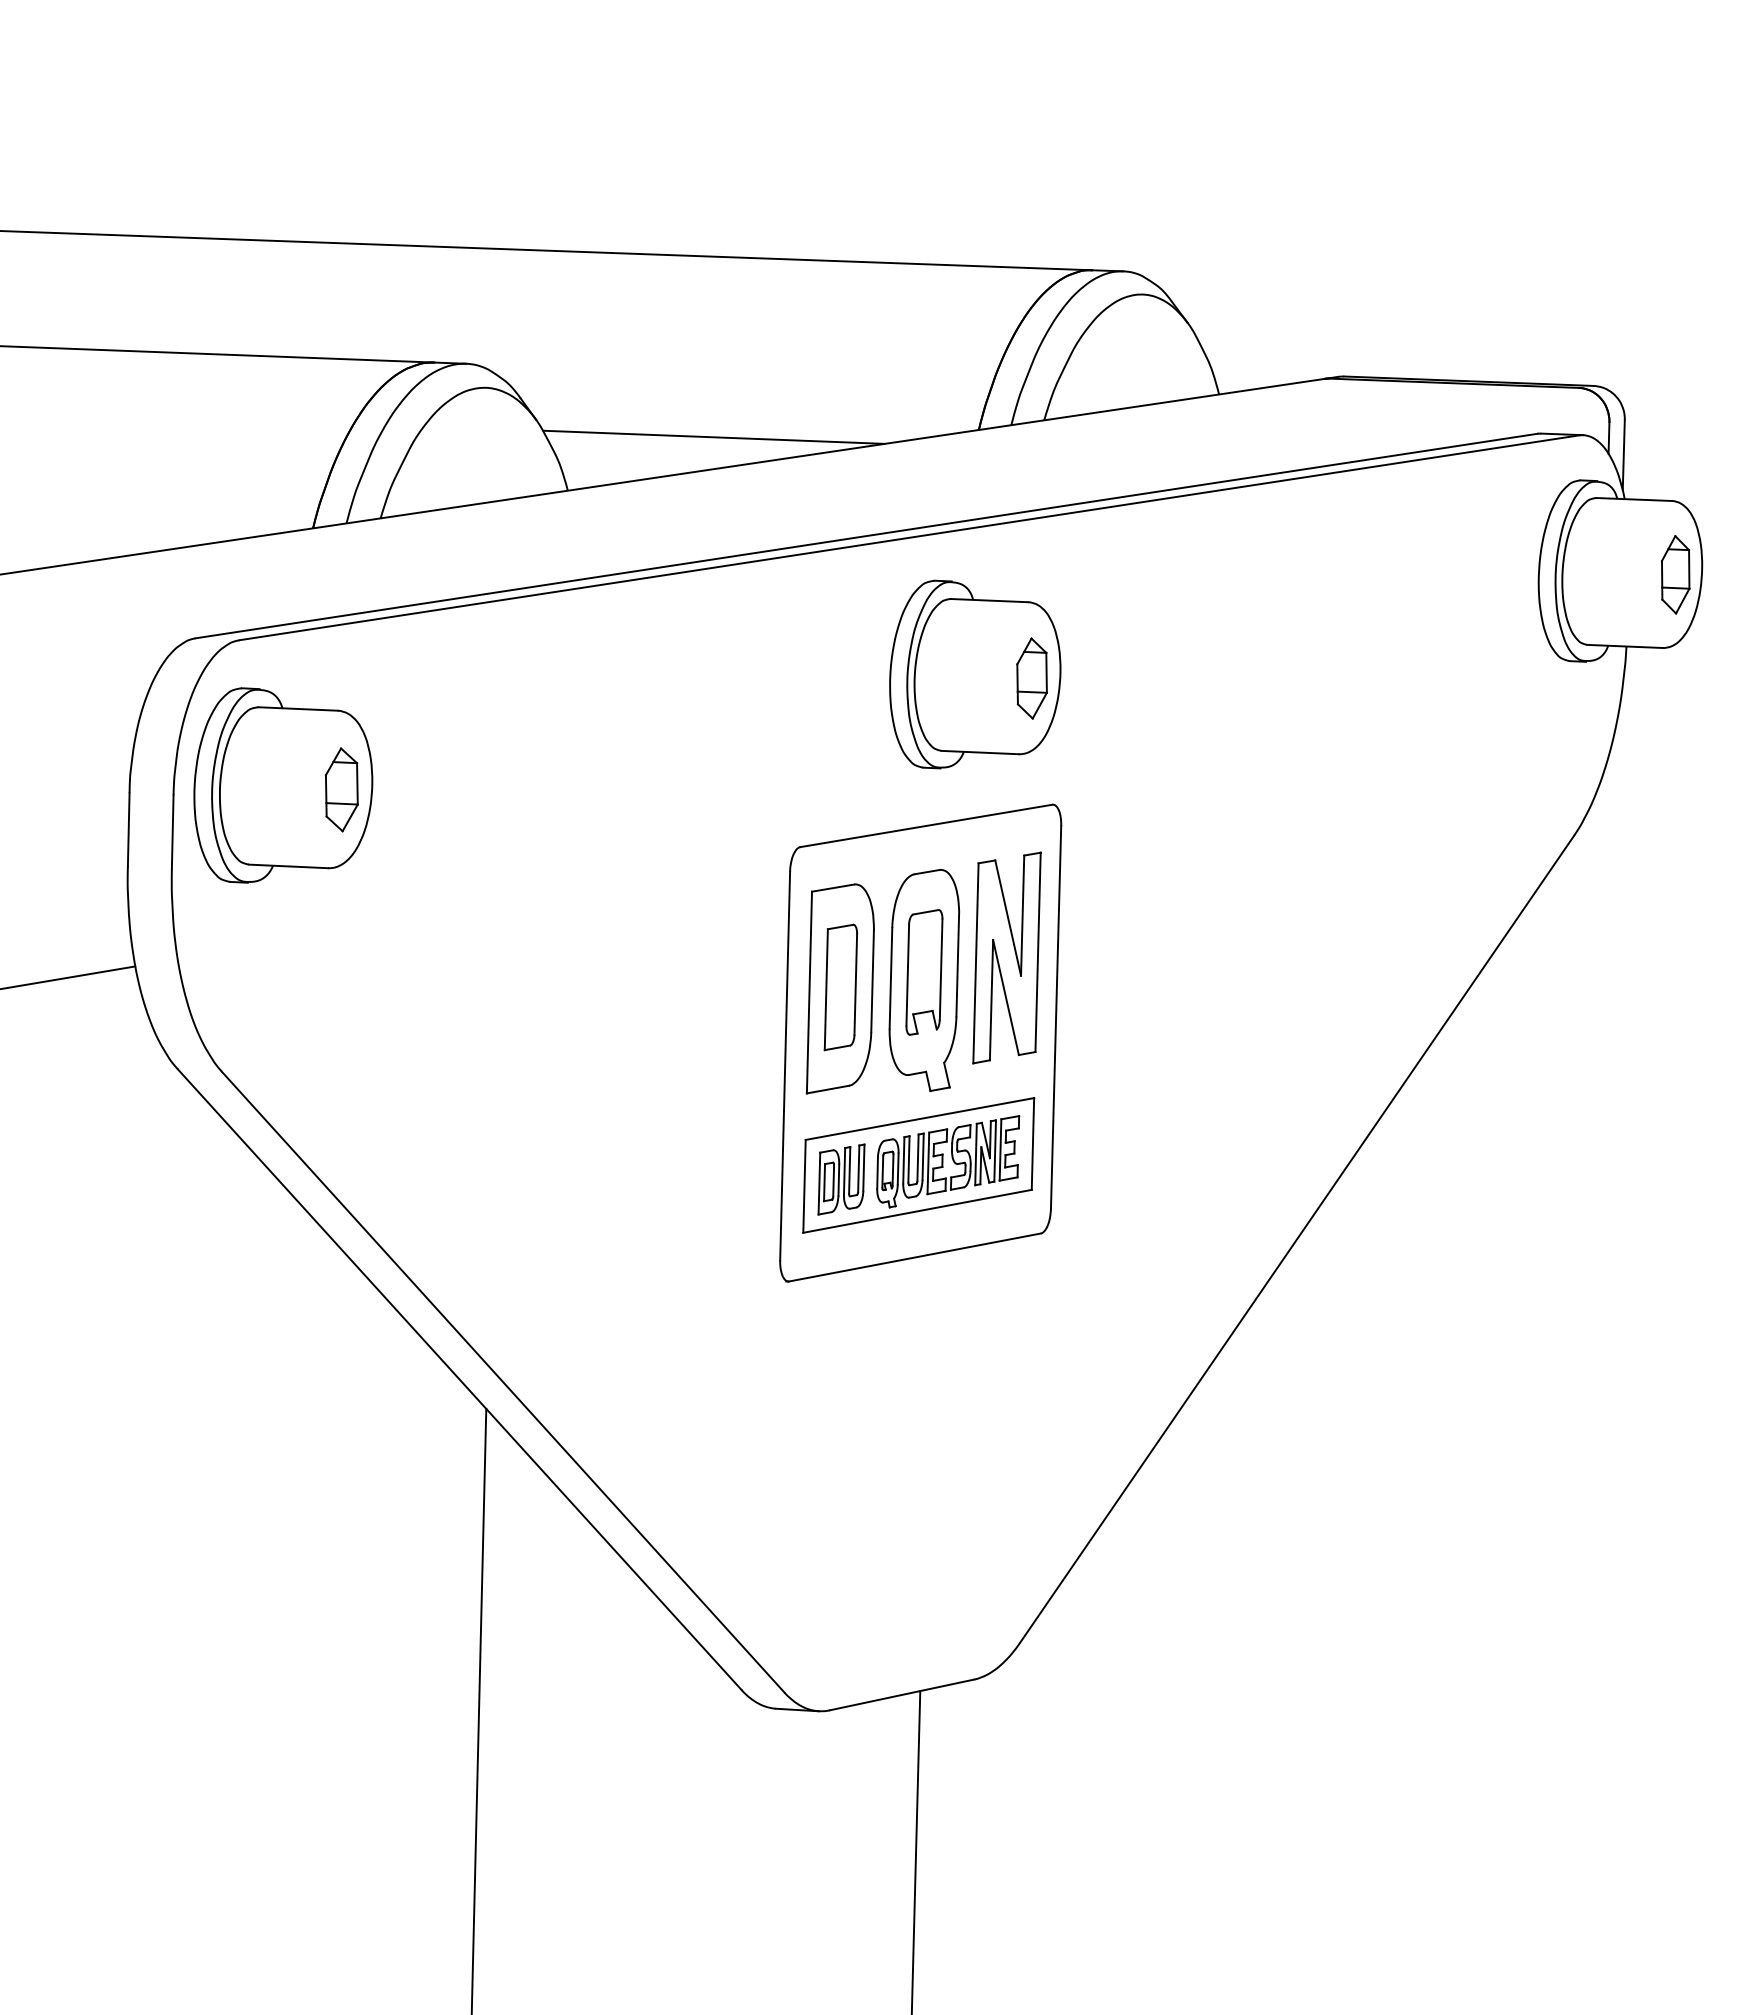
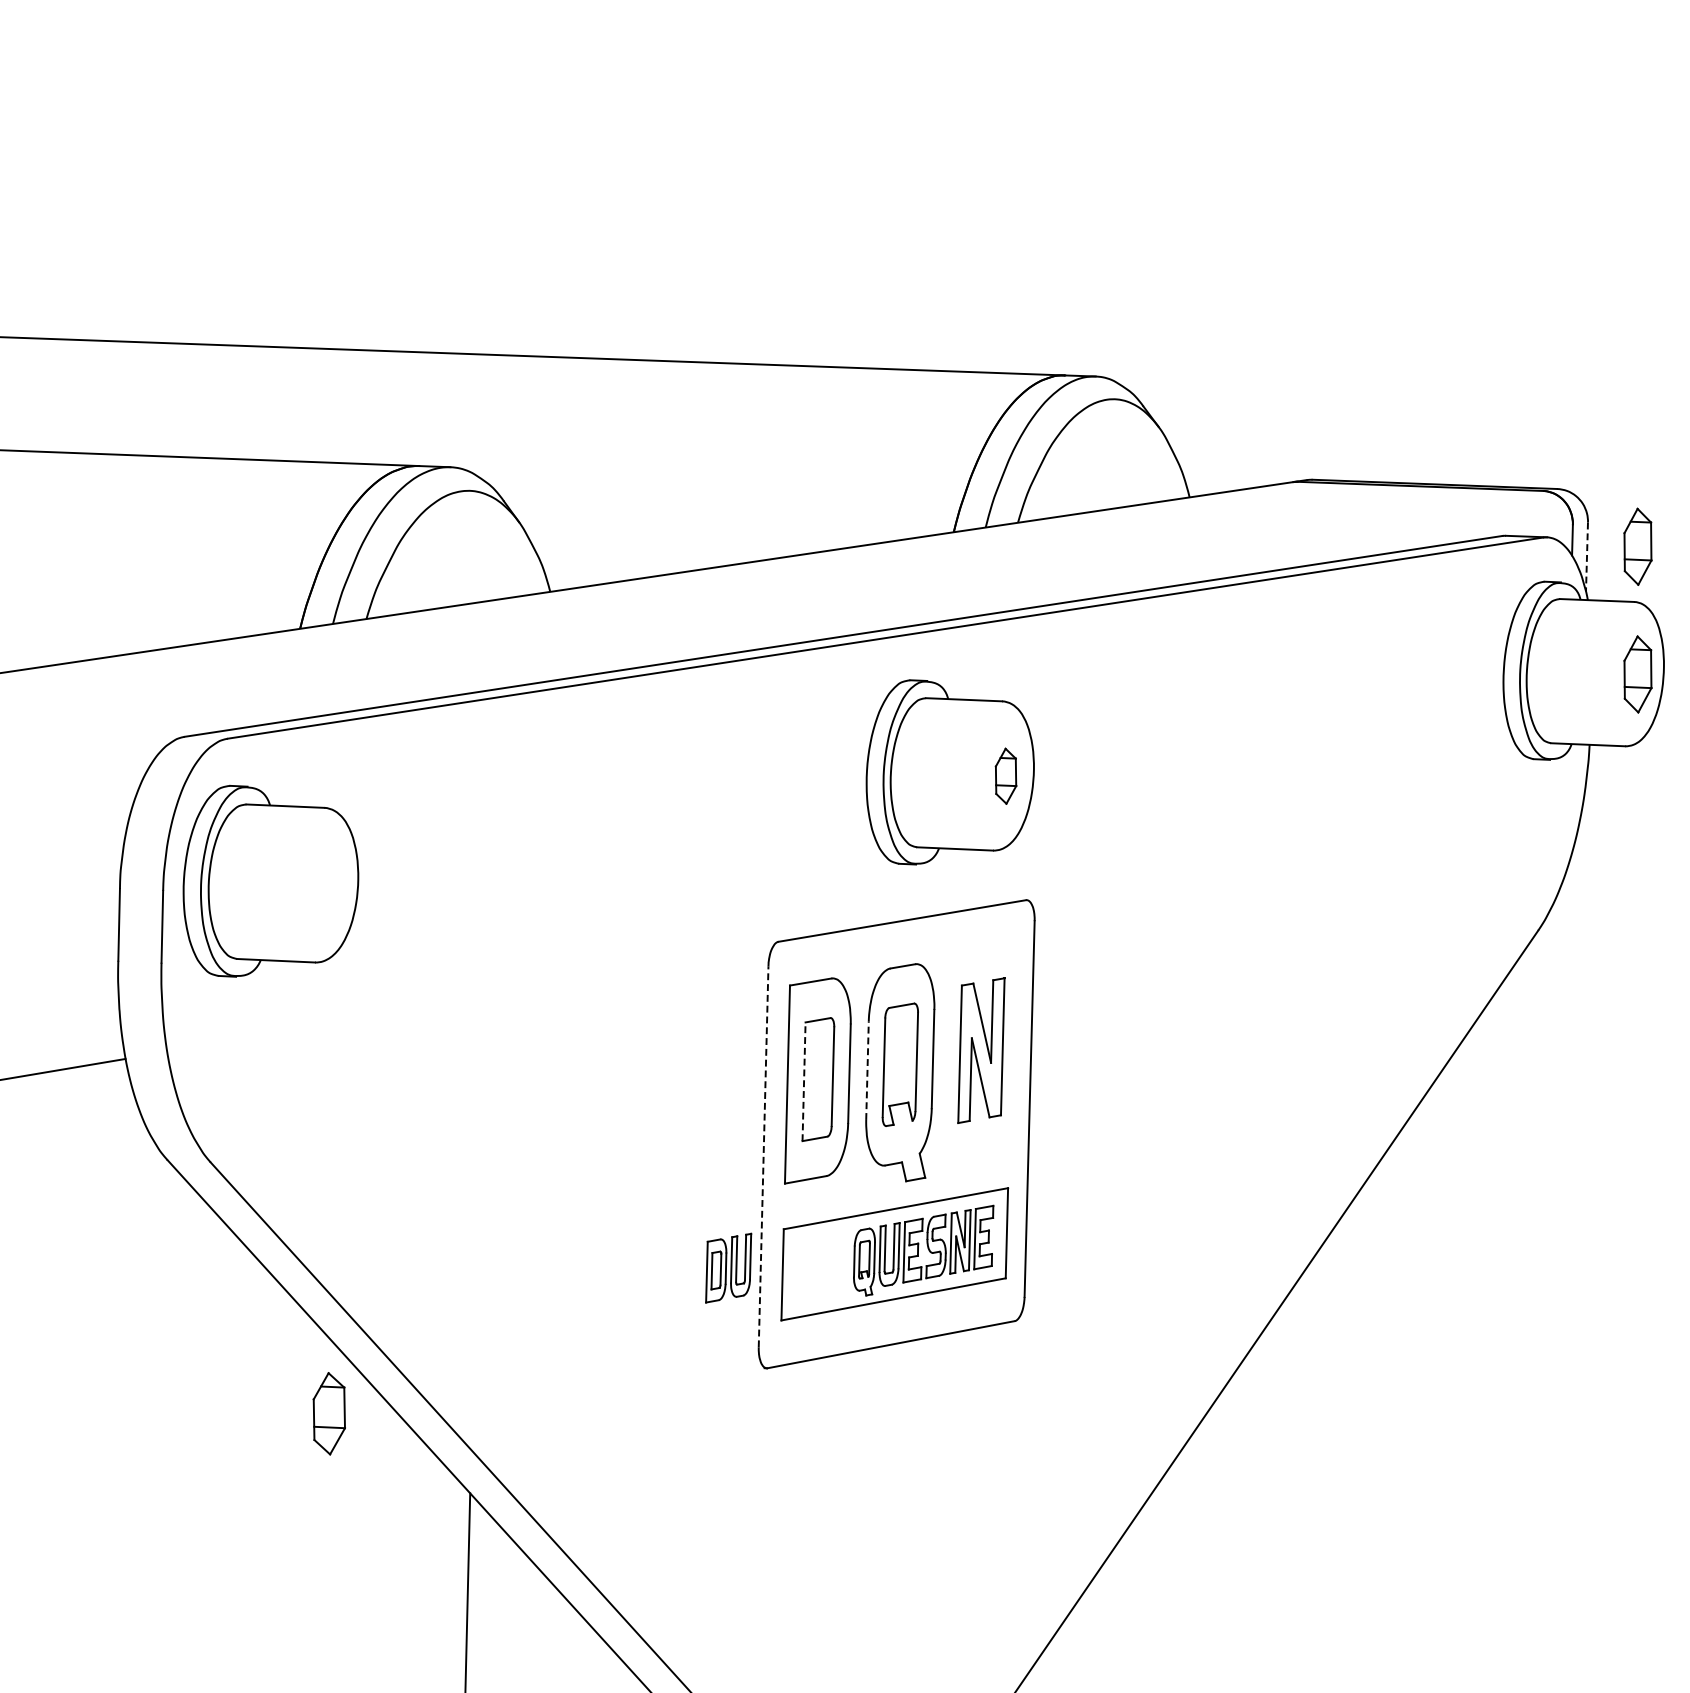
line: (713, 436) -> (693, 538), removed
part: (1675, 444) -> (1637, 546), added
line: (1623, 455) -> (1586, 557), solid -> dashed
part: (1031, 678) -> (1005, 776), size x0.7
part: (341, 789) -> (329, 1413), moved
part: (1006, 957) -> (980, 1050), size x0.7
line: (890, 977) -> (867, 1069), solid -> dashed
line: (826, 989) -> (804, 1081), solid -> dashed
line: (785, 1065) -> (763, 1156), solid -> dashed
part: (841, 1179) -> (728, 1268), moved

